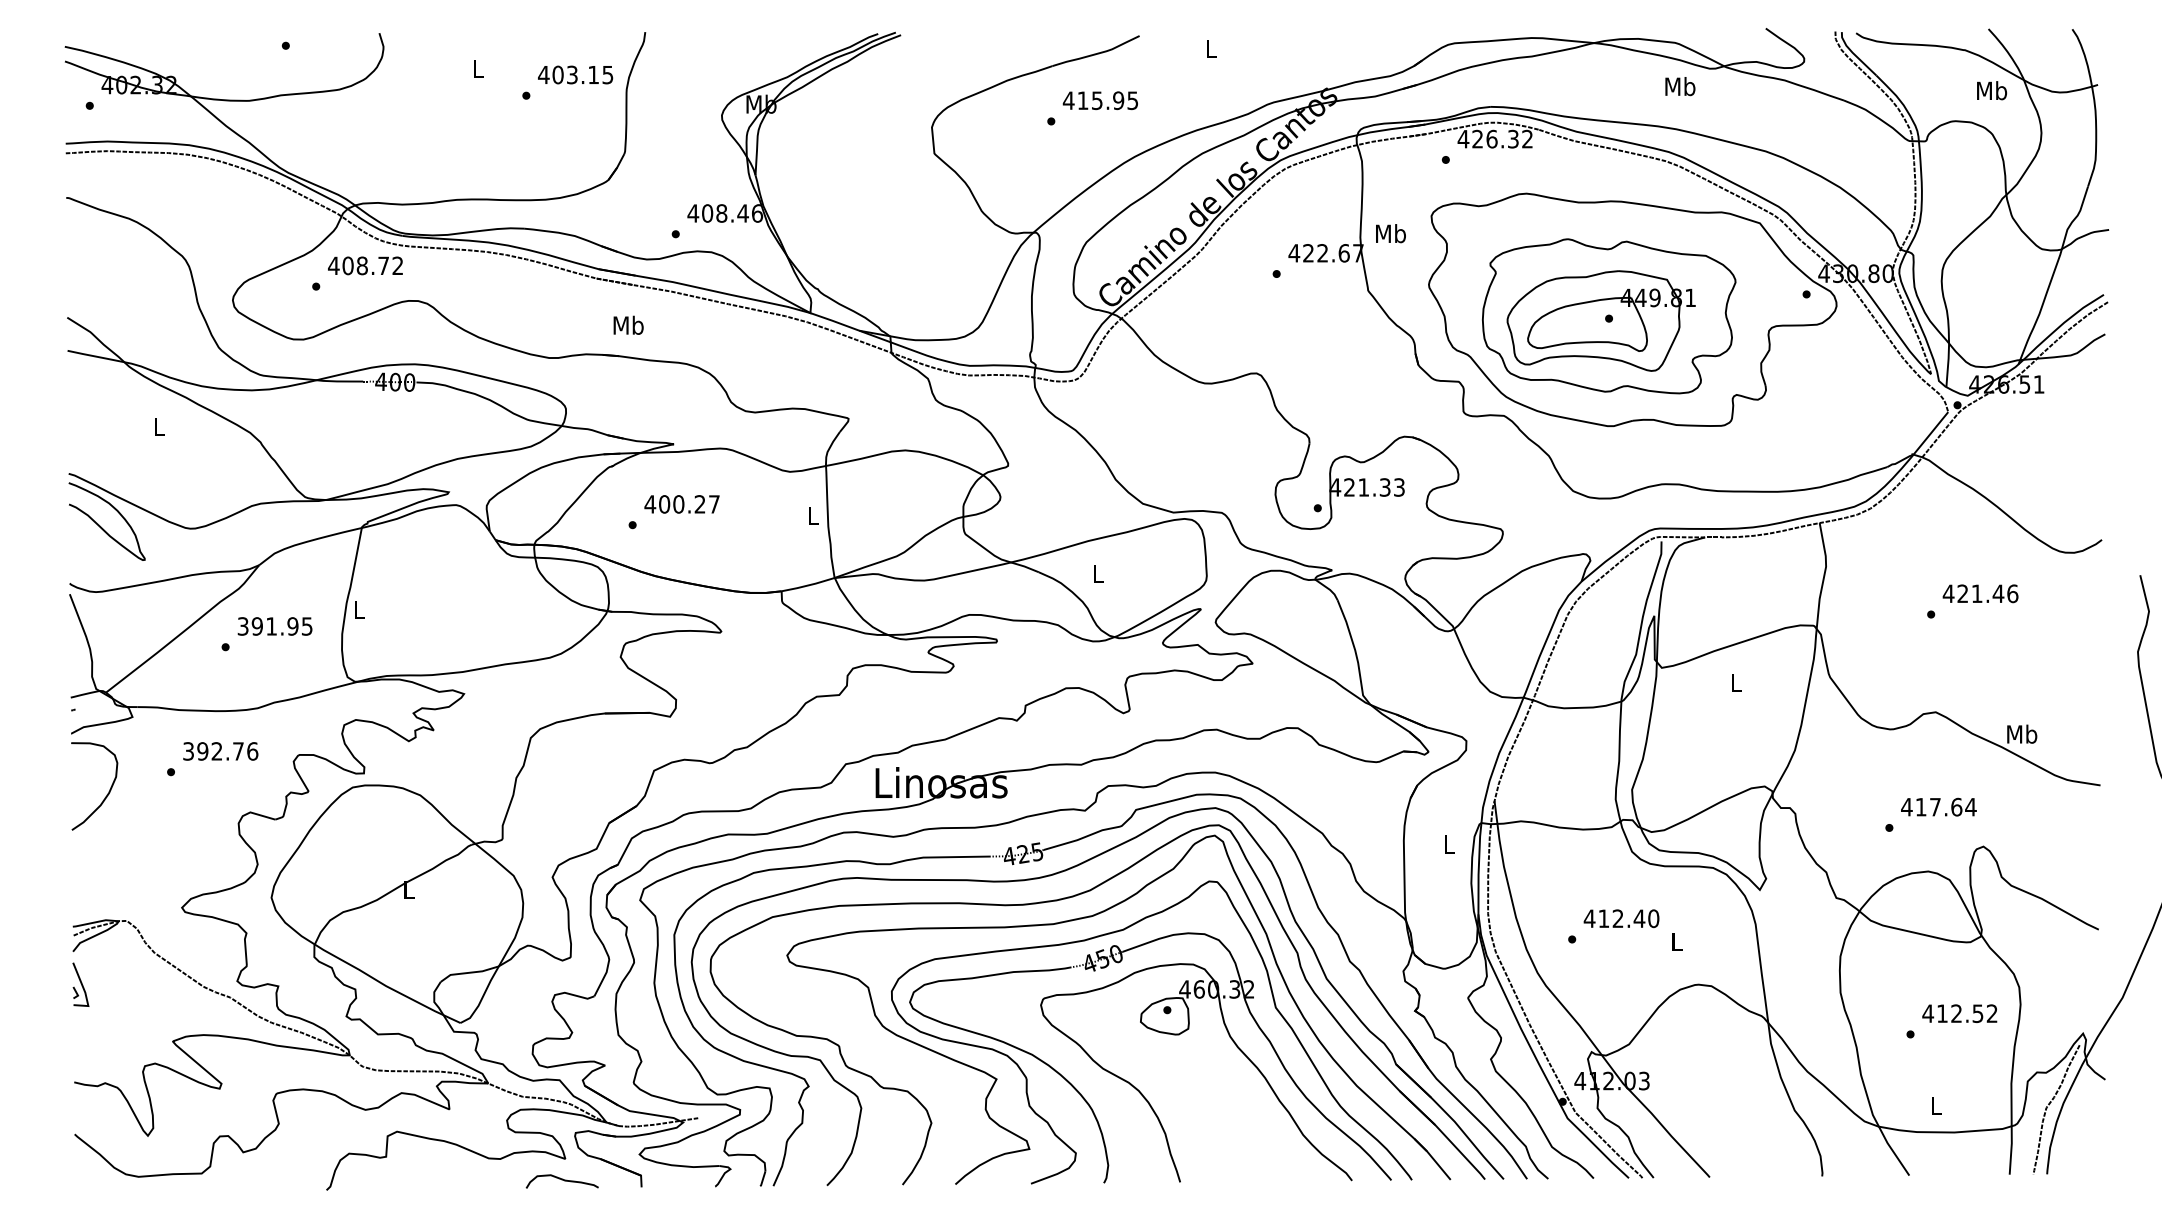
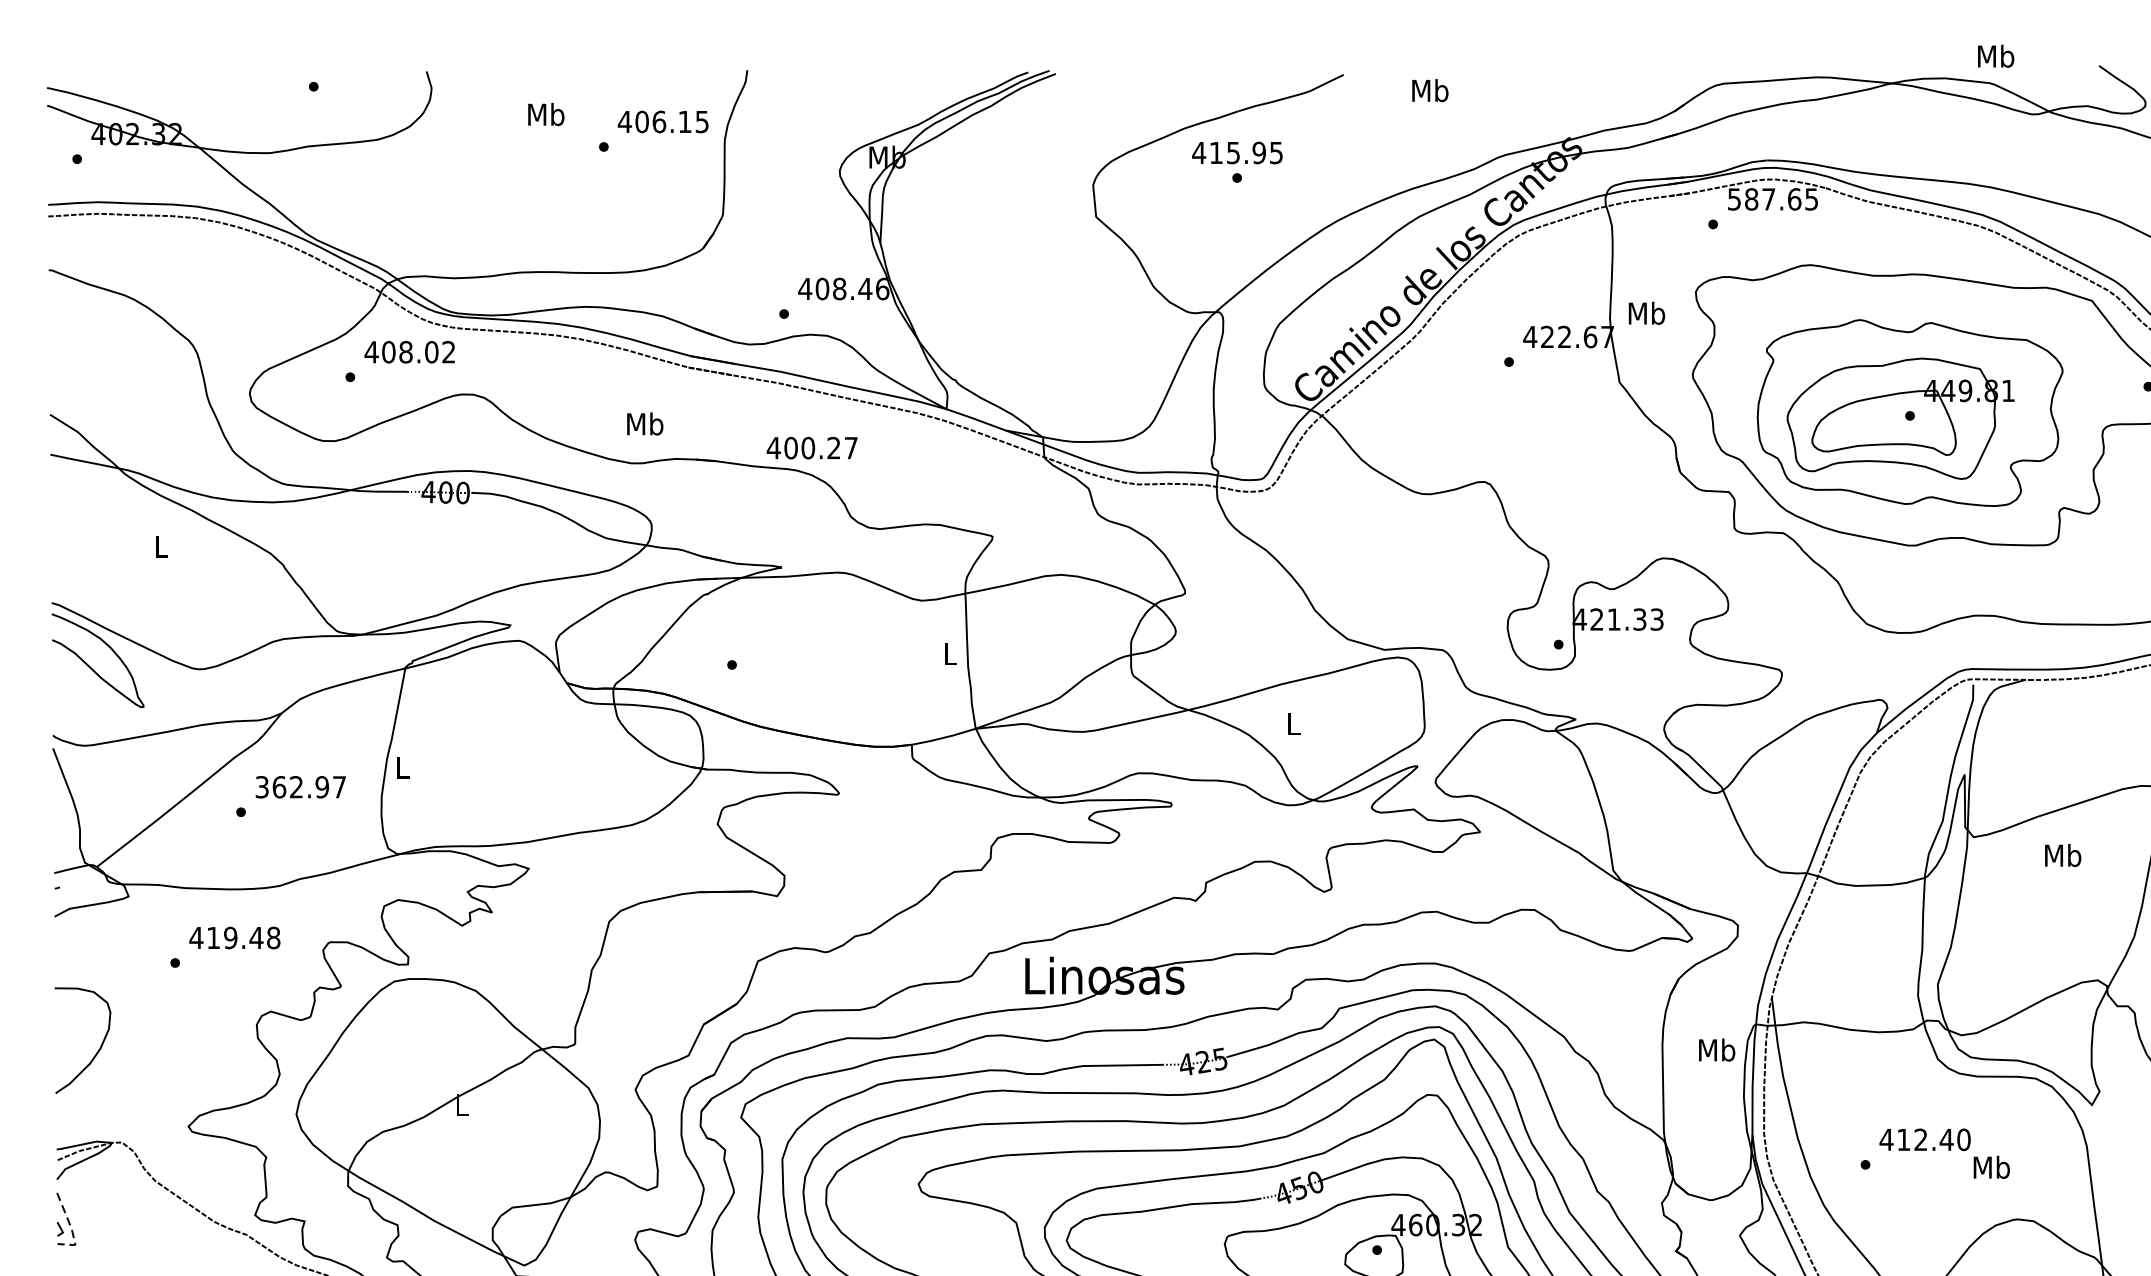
text: (1211, 48) -> (1430, 89), L -> Mb
text: (478, 68) -> (546, 114), L -> Mb
text: (572, 74) -> (659, 121), 403.15 -> 406.15
text: (1680, 86) -> (1996, 56), moved
text: (1099, 100) -> (1236, 152), moved
text: (1494, 138) -> (1771, 198), 426.32 -> 587.65
text: (383, 265) -> (431, 351), 408.72 -> 408.02
text: (628, 324) -> (645, 422), moved
text: (681, 504) -> (811, 448), moved
text: (281, 626) -> (308, 787), 391.95 -> 362.97
text: (1735, 682) -> (2062, 854), L -> Mb
text: (220, 751) -> (234, 938), 392.76 -> 419.48
curve: (107, 793) -> (98, 1049), moved
text: (1449, 843) -> (1717, 1049), L -> Mb
text: (1676, 941) -> (1991, 1167), L -> Mb
line: (84, 991) -> (70, 1227), solid -> dashed

